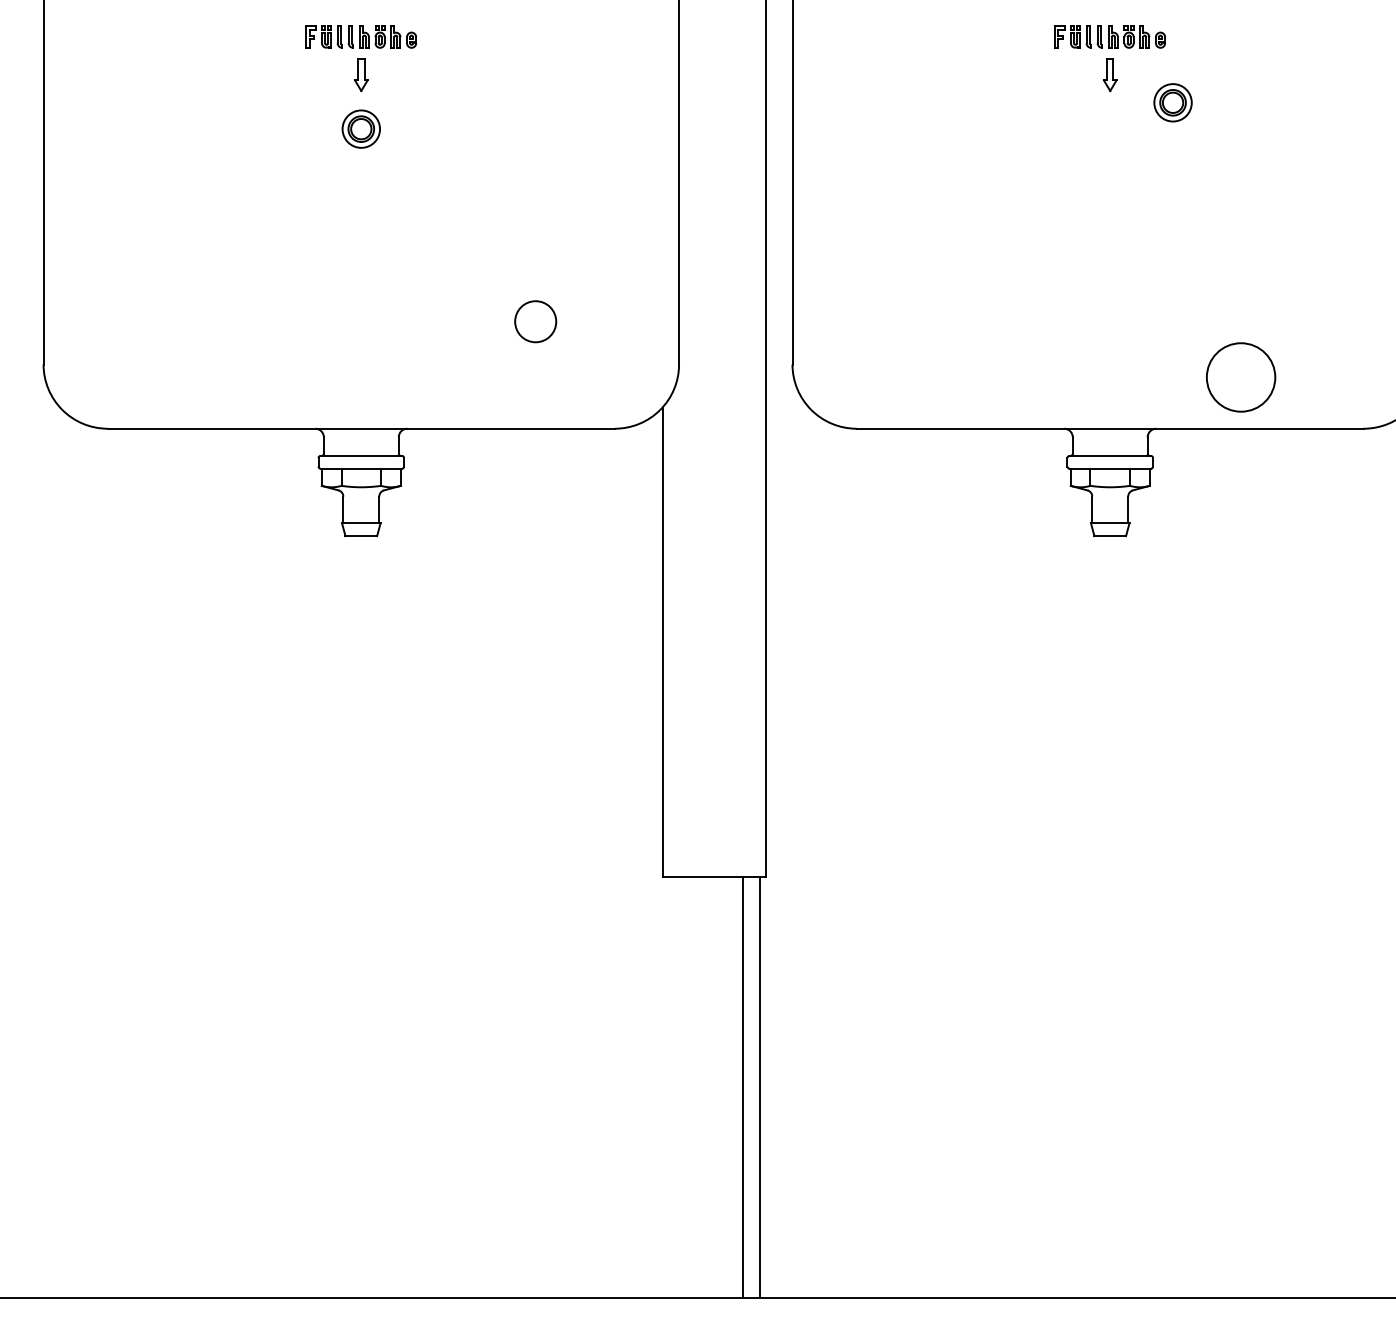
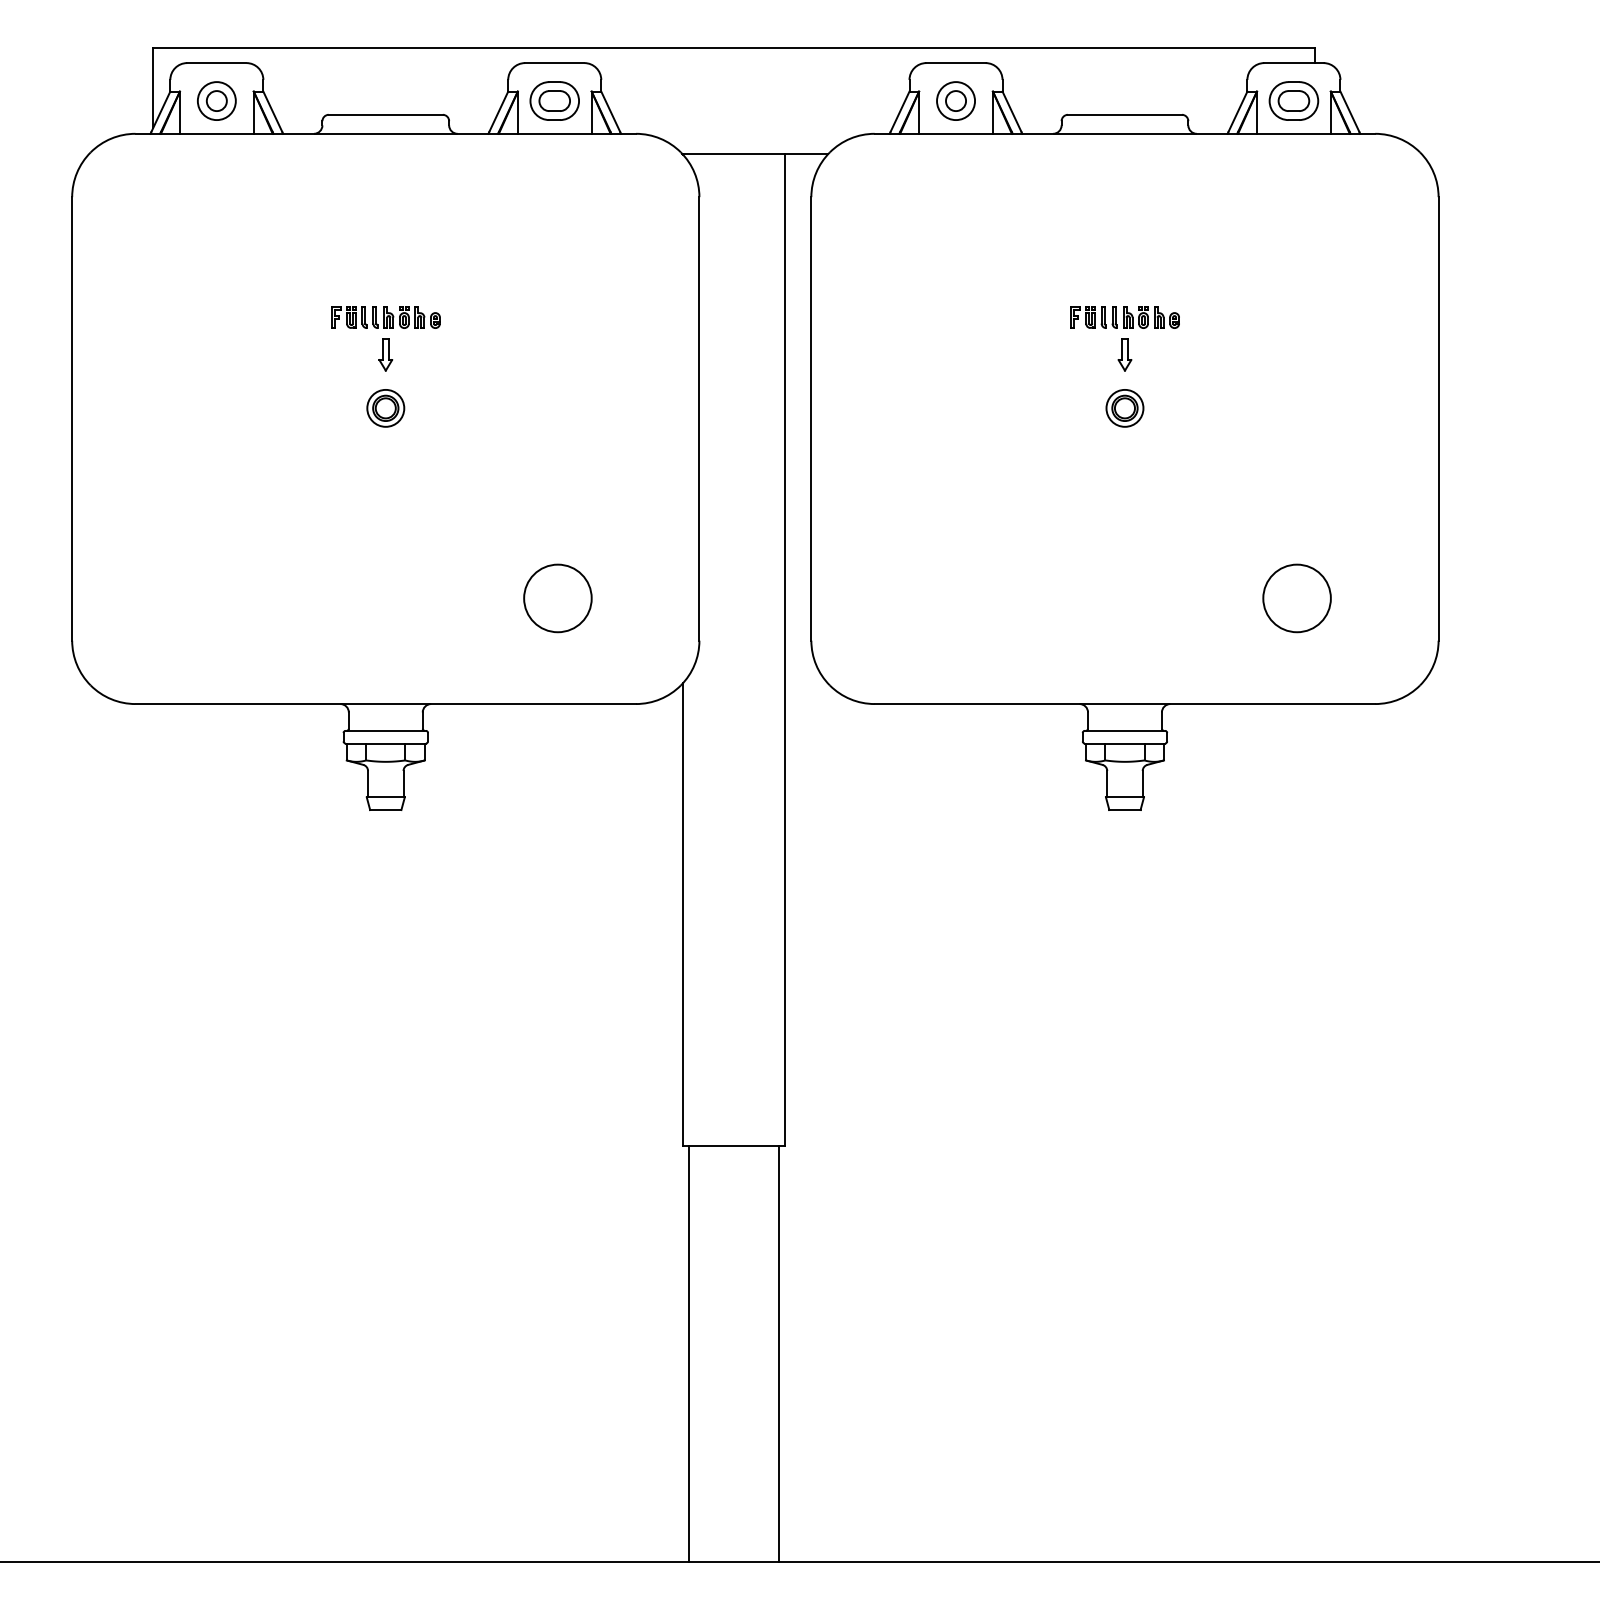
part: (1172, 102) -> (1124, 408), moved
circle: (535, 321) -> (557, 598), size x1.67
circle: (1240, 377) -> (1296, 598), moved
line: (742, 1086) -> (689, 1353), moved

